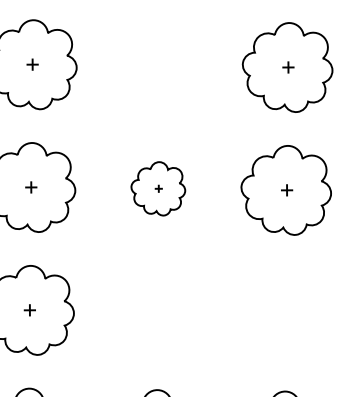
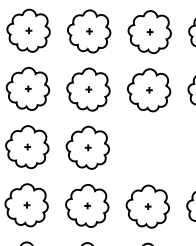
part: (160, 66) -> (89, 31), added
part: (158, 188) -> (88, 89), size x1.67
part: (156, 311) -> (87, 147), added

